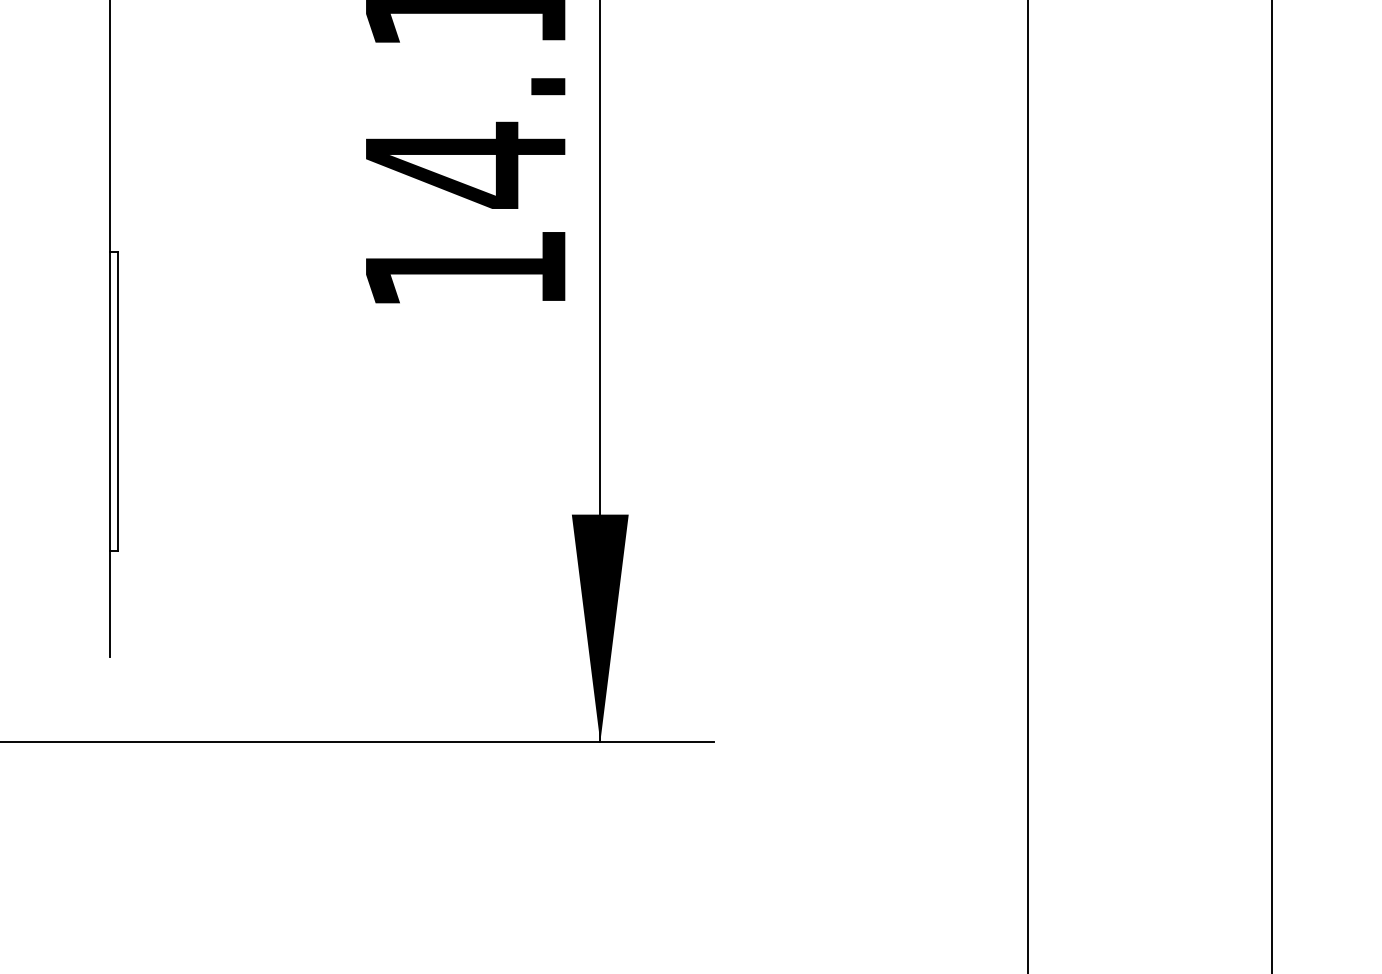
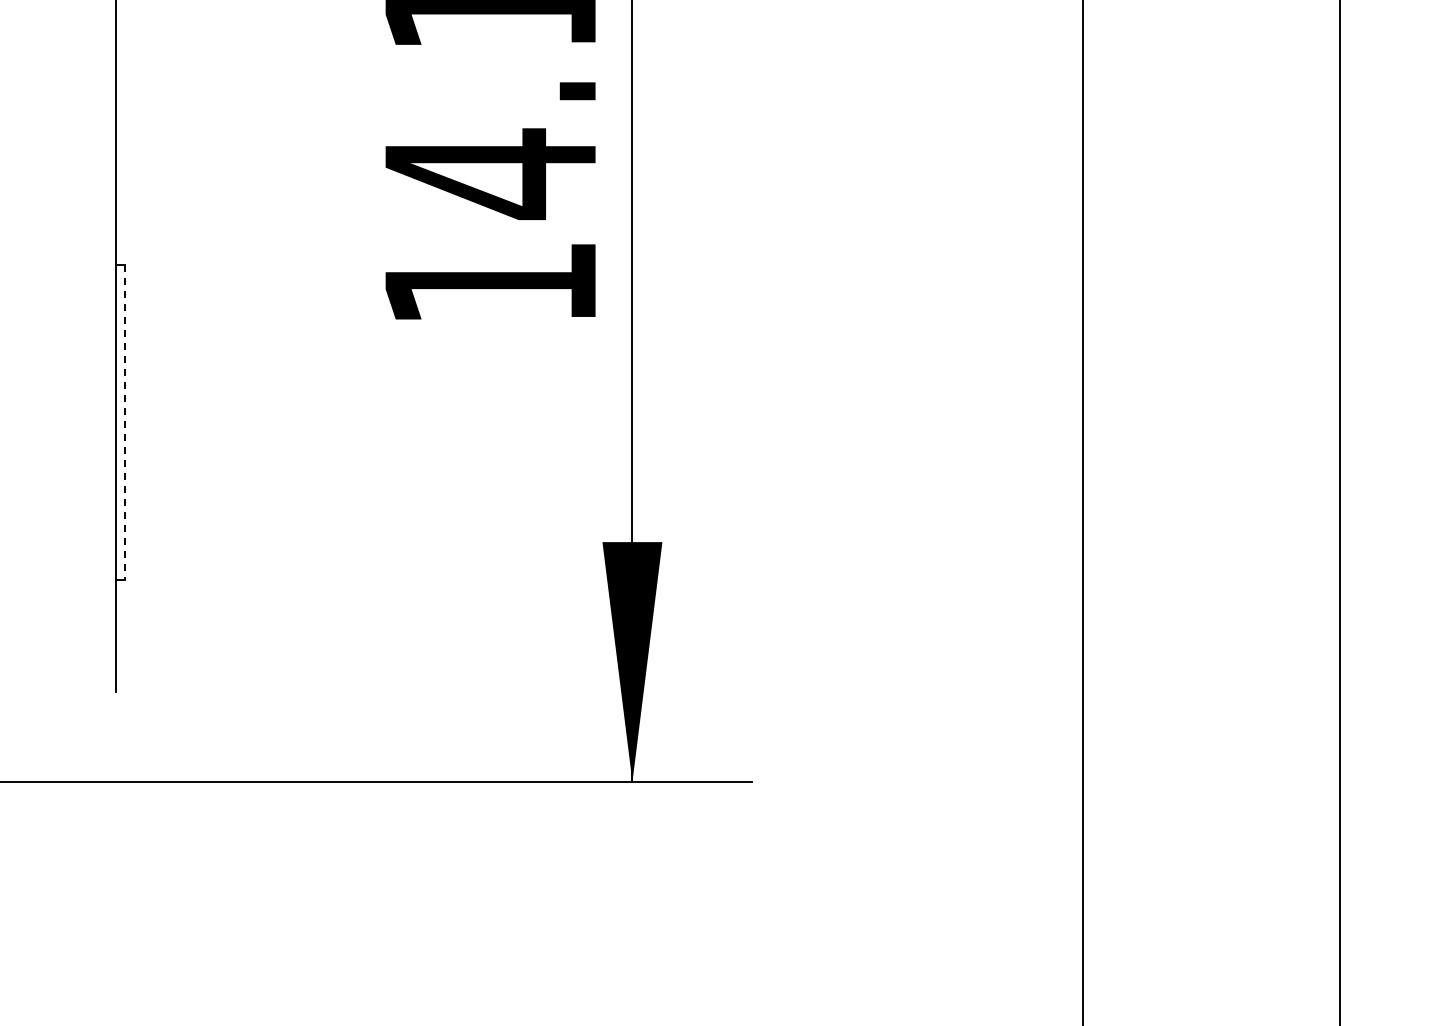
line: (118, 401) -> (124, 422), solid -> dashed

